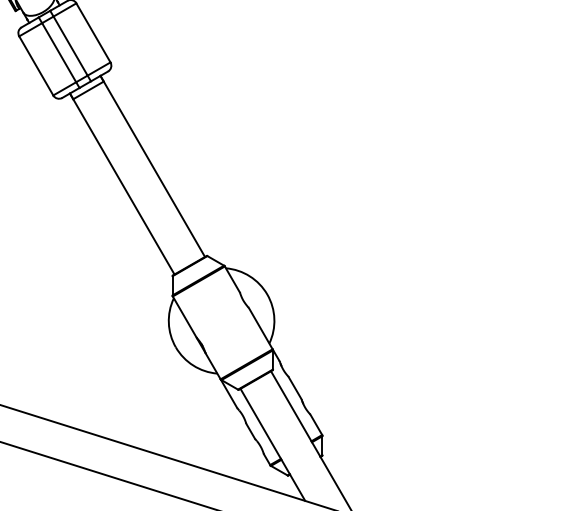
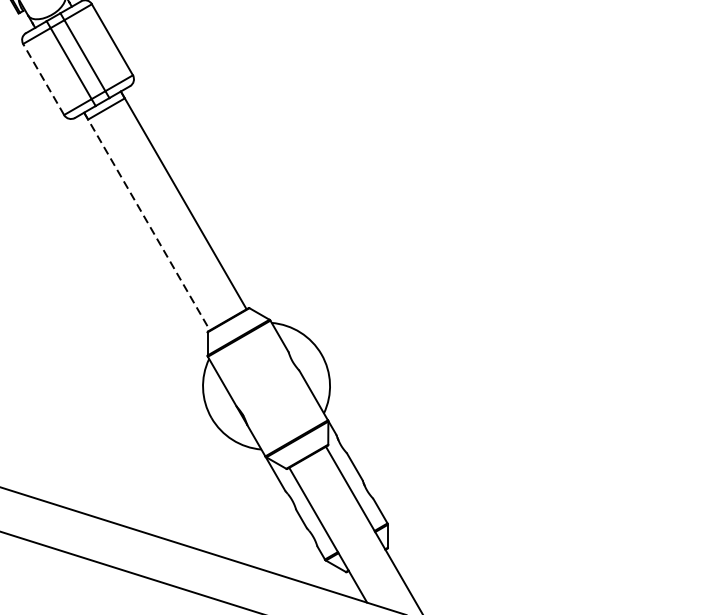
line: (36, 65) -> (43, 79), solid -> dashed
line: (122, 184) -> (147, 222), solid -> dashed

